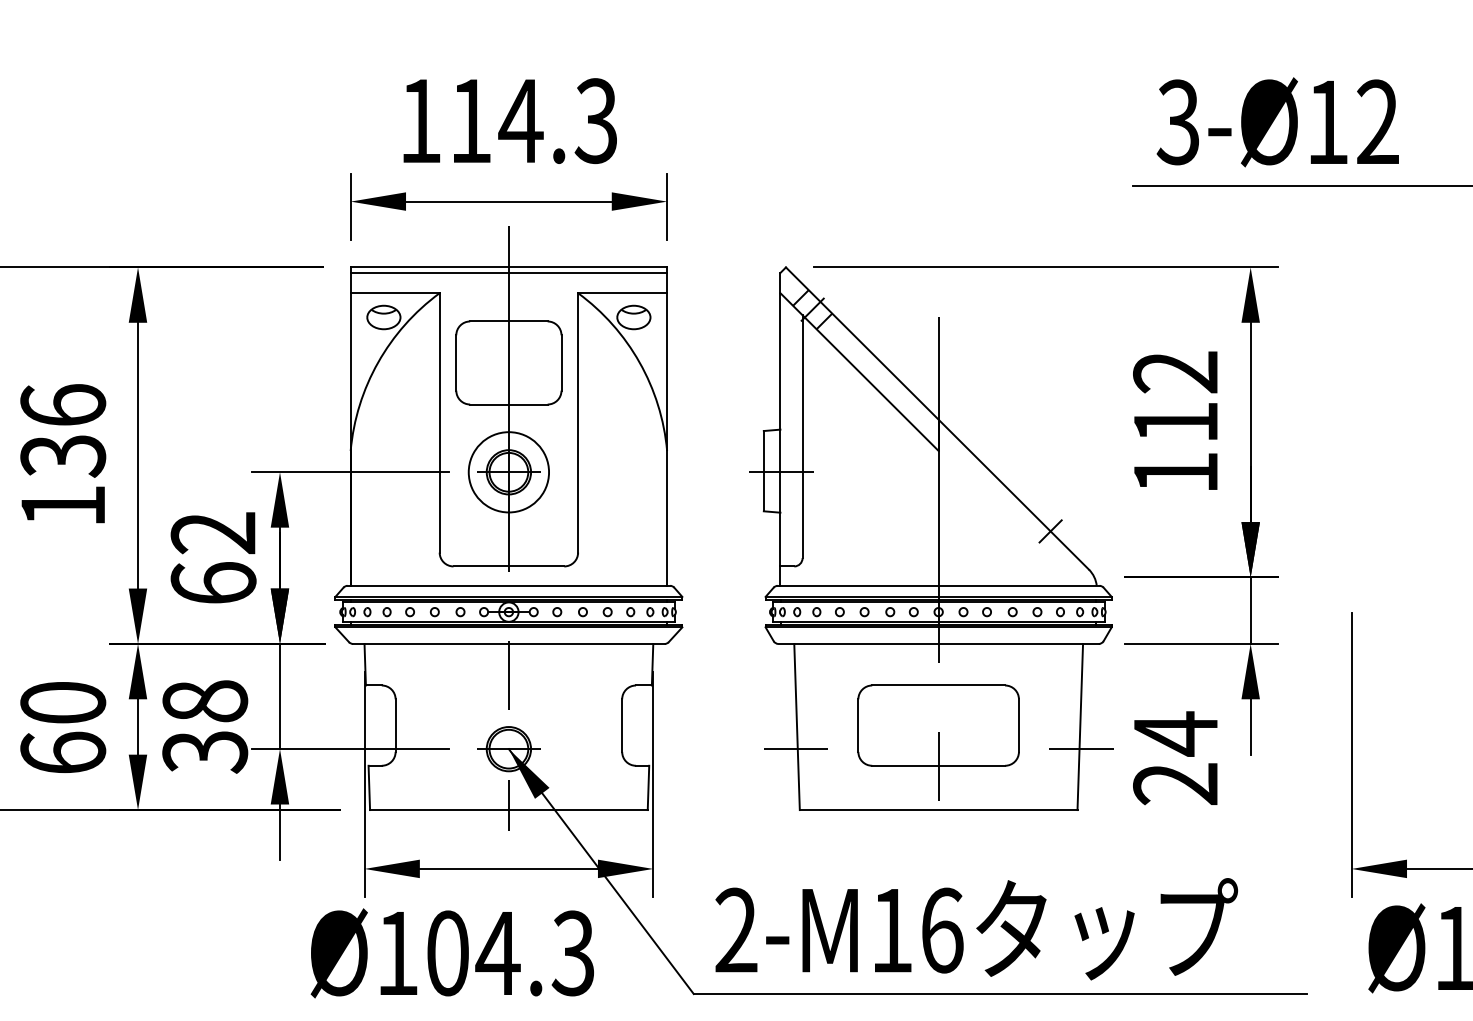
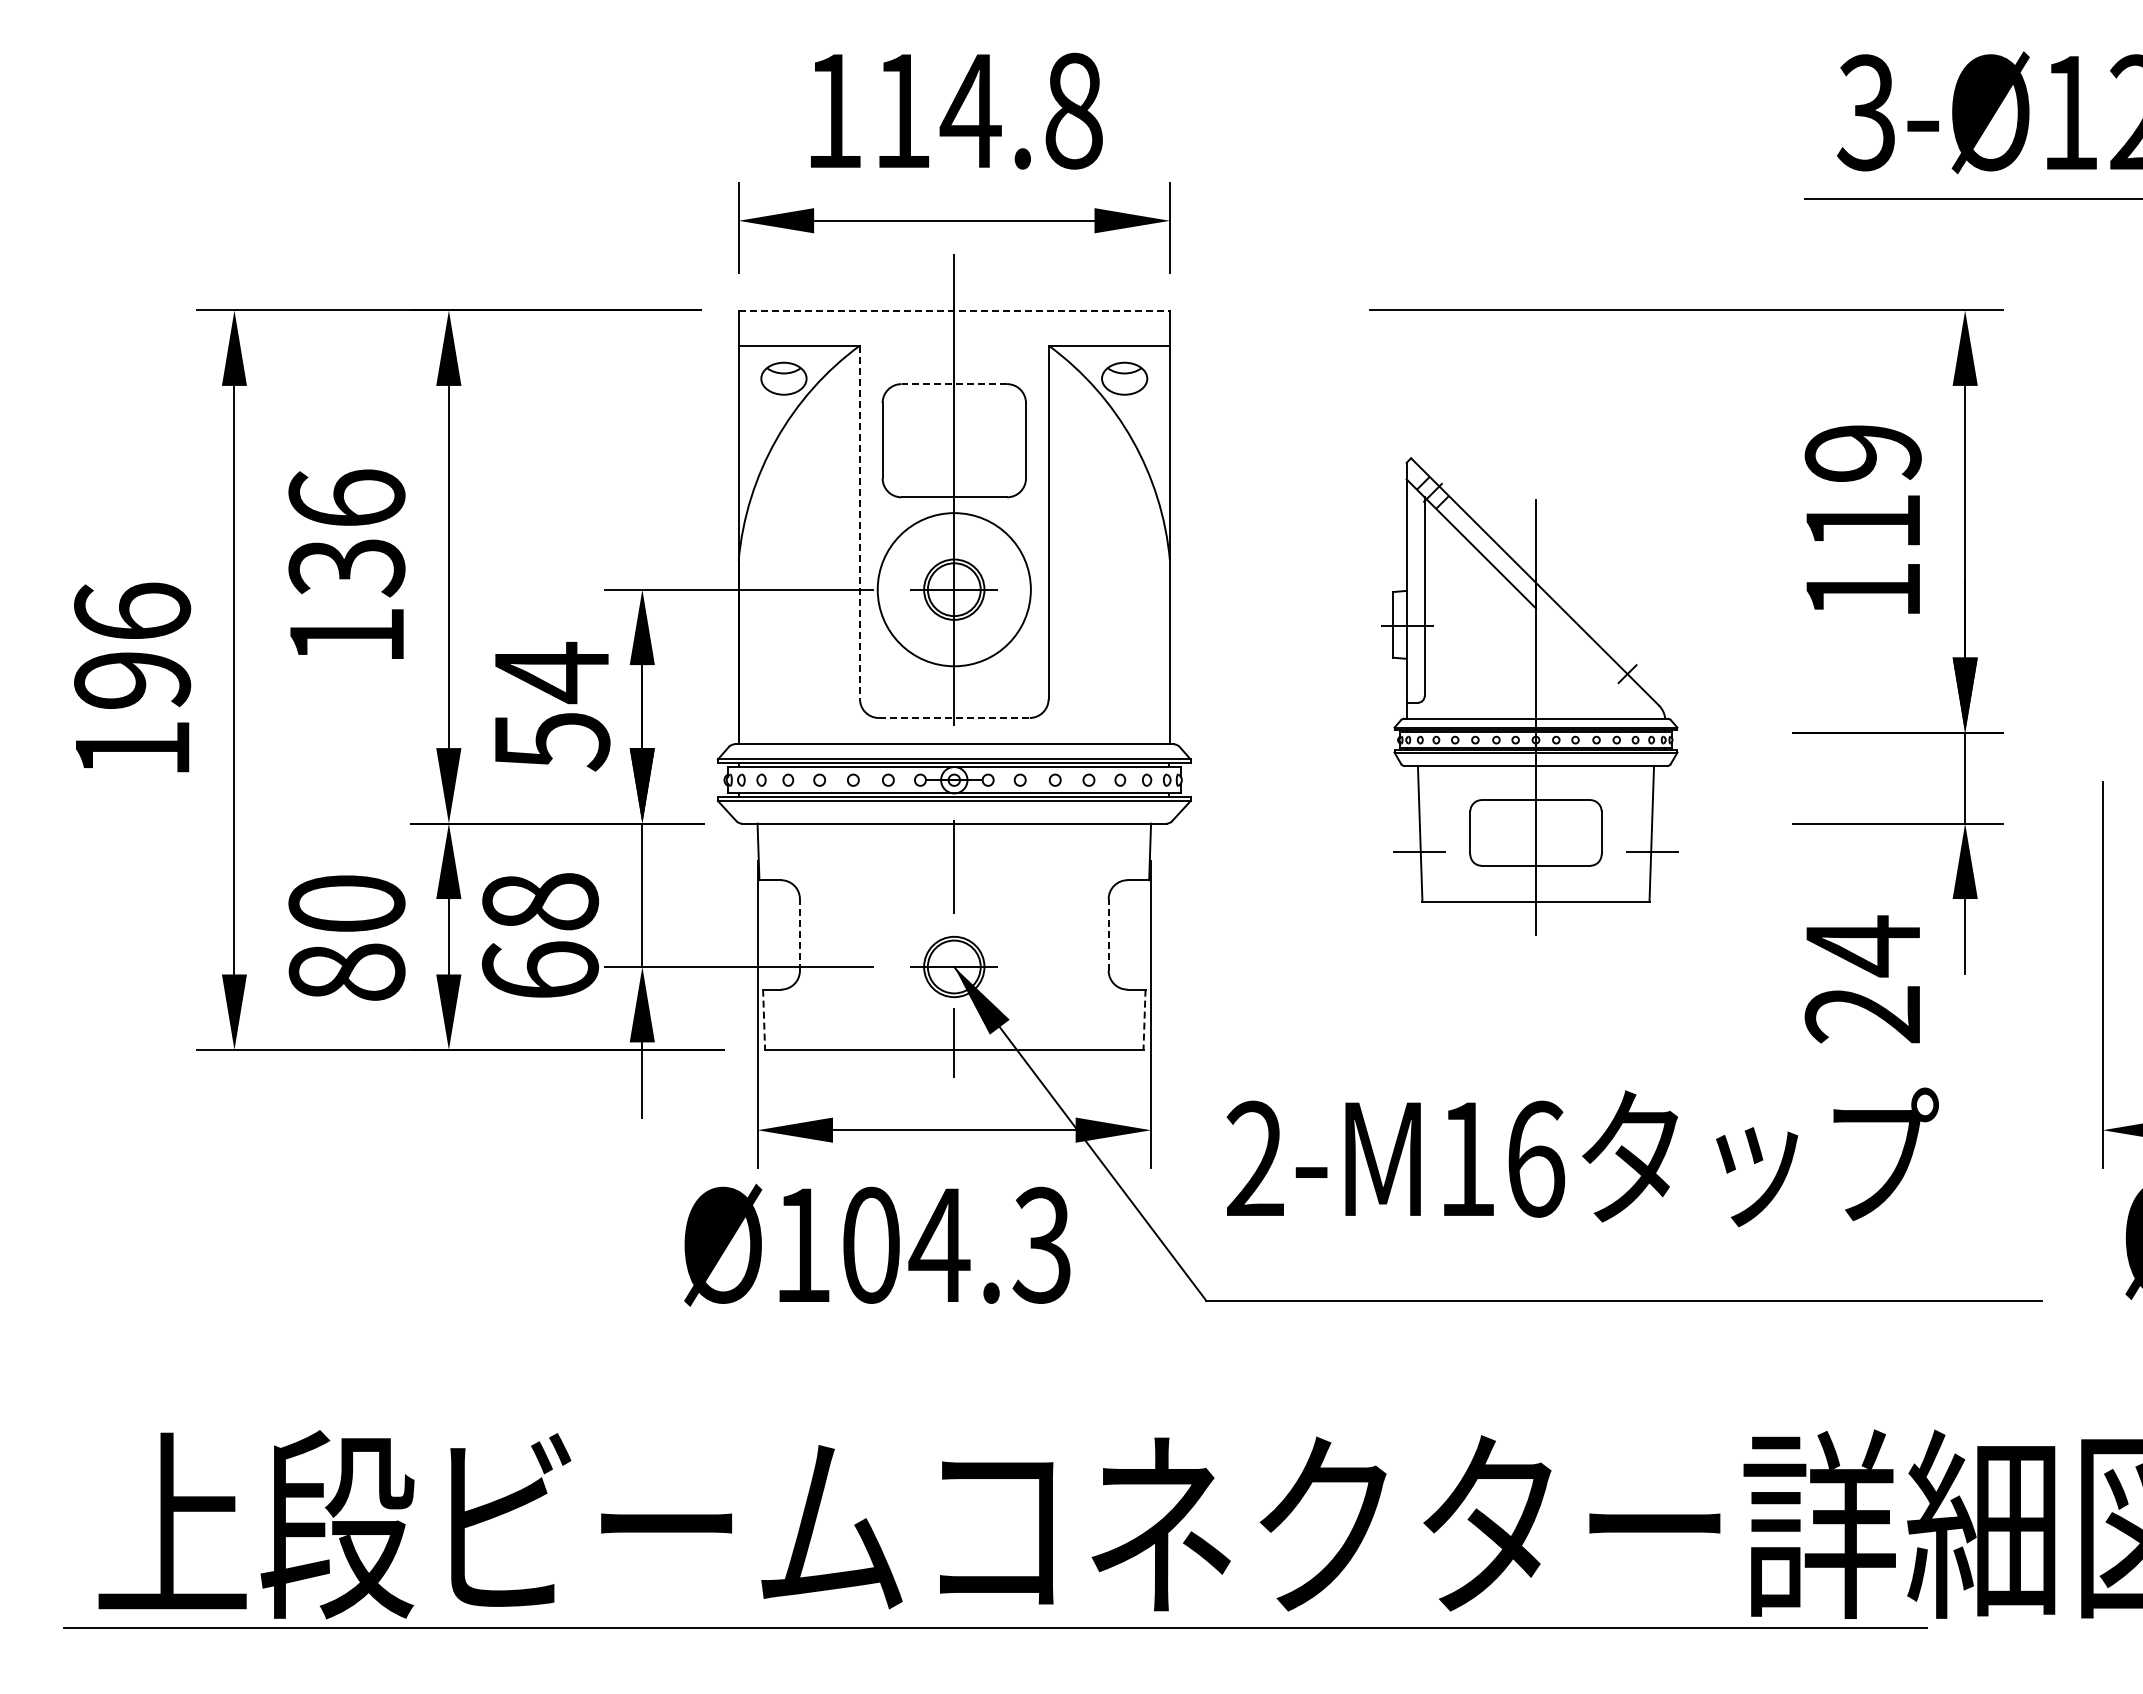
text: (595, 120) -> (1072, 110), 114.3 -> 114.8
line: (509, 267) -> (954, 310), solid -> dashed
line: (508, 273) -> (953, 318), removed
line: (509, 321) -> (954, 384), solid -> dashed
text: (1175, 372) -> (1862, 453), 112 -> 119
line: (439, 423) -> (859, 522), solid -> dashed
circle: (509, 472) -> (954, 589), size x1.4
part: (930, 538) -> (1529, 679), size x0.6
text: (213, 558) -> (551, 706), 62 -> 54
line: (509, 566) -> (954, 717), solid -> dashed
line: (395, 725) -> (799, 934), solid -> dashed
line: (622, 725) -> (1108, 934), solid -> dashed
text: (205, 751) -> (540, 970), 38 -> 68
text: (62, 752) -> (346, 971), 60 -> 80
line: (369, 788) -> (764, 1020), solid -> dashed
line: (648, 788) -> (1144, 1020), solid -> dashed
text: (976, 929) -> (1582, 1157), moved

